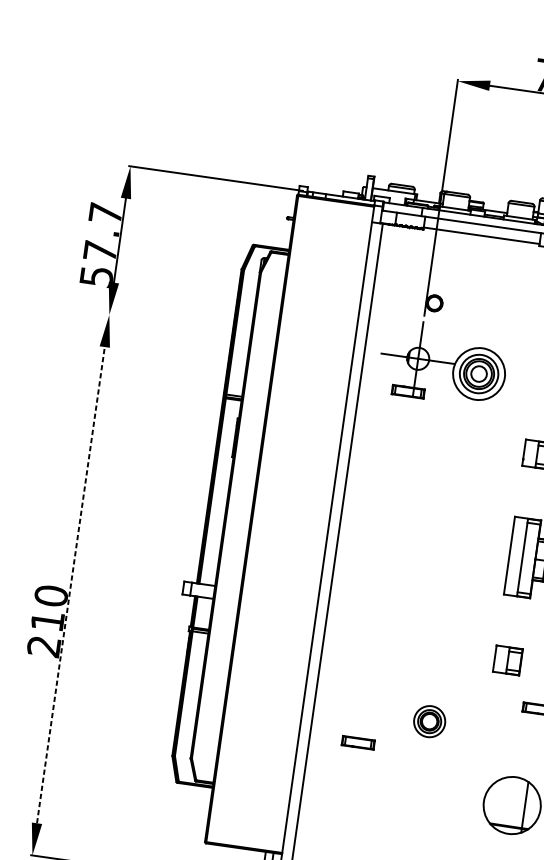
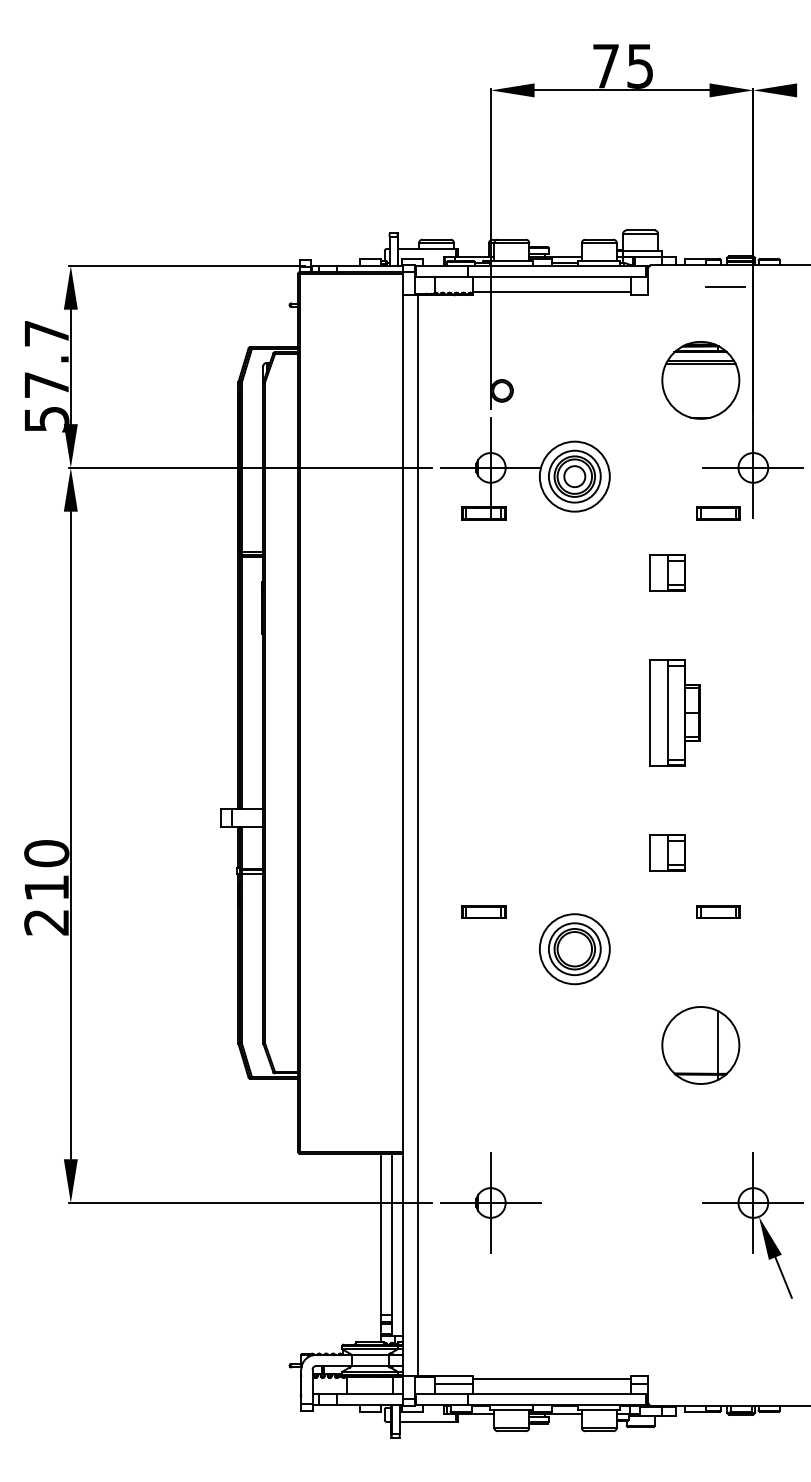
line: (241, 333) -> (250, 467), added
line: (70, 585) -> (70, 835), dashed -> solid
part: (429, 721) -> (574, 949), size x1.67
part: (358, 742) -> (483, 911), moved

